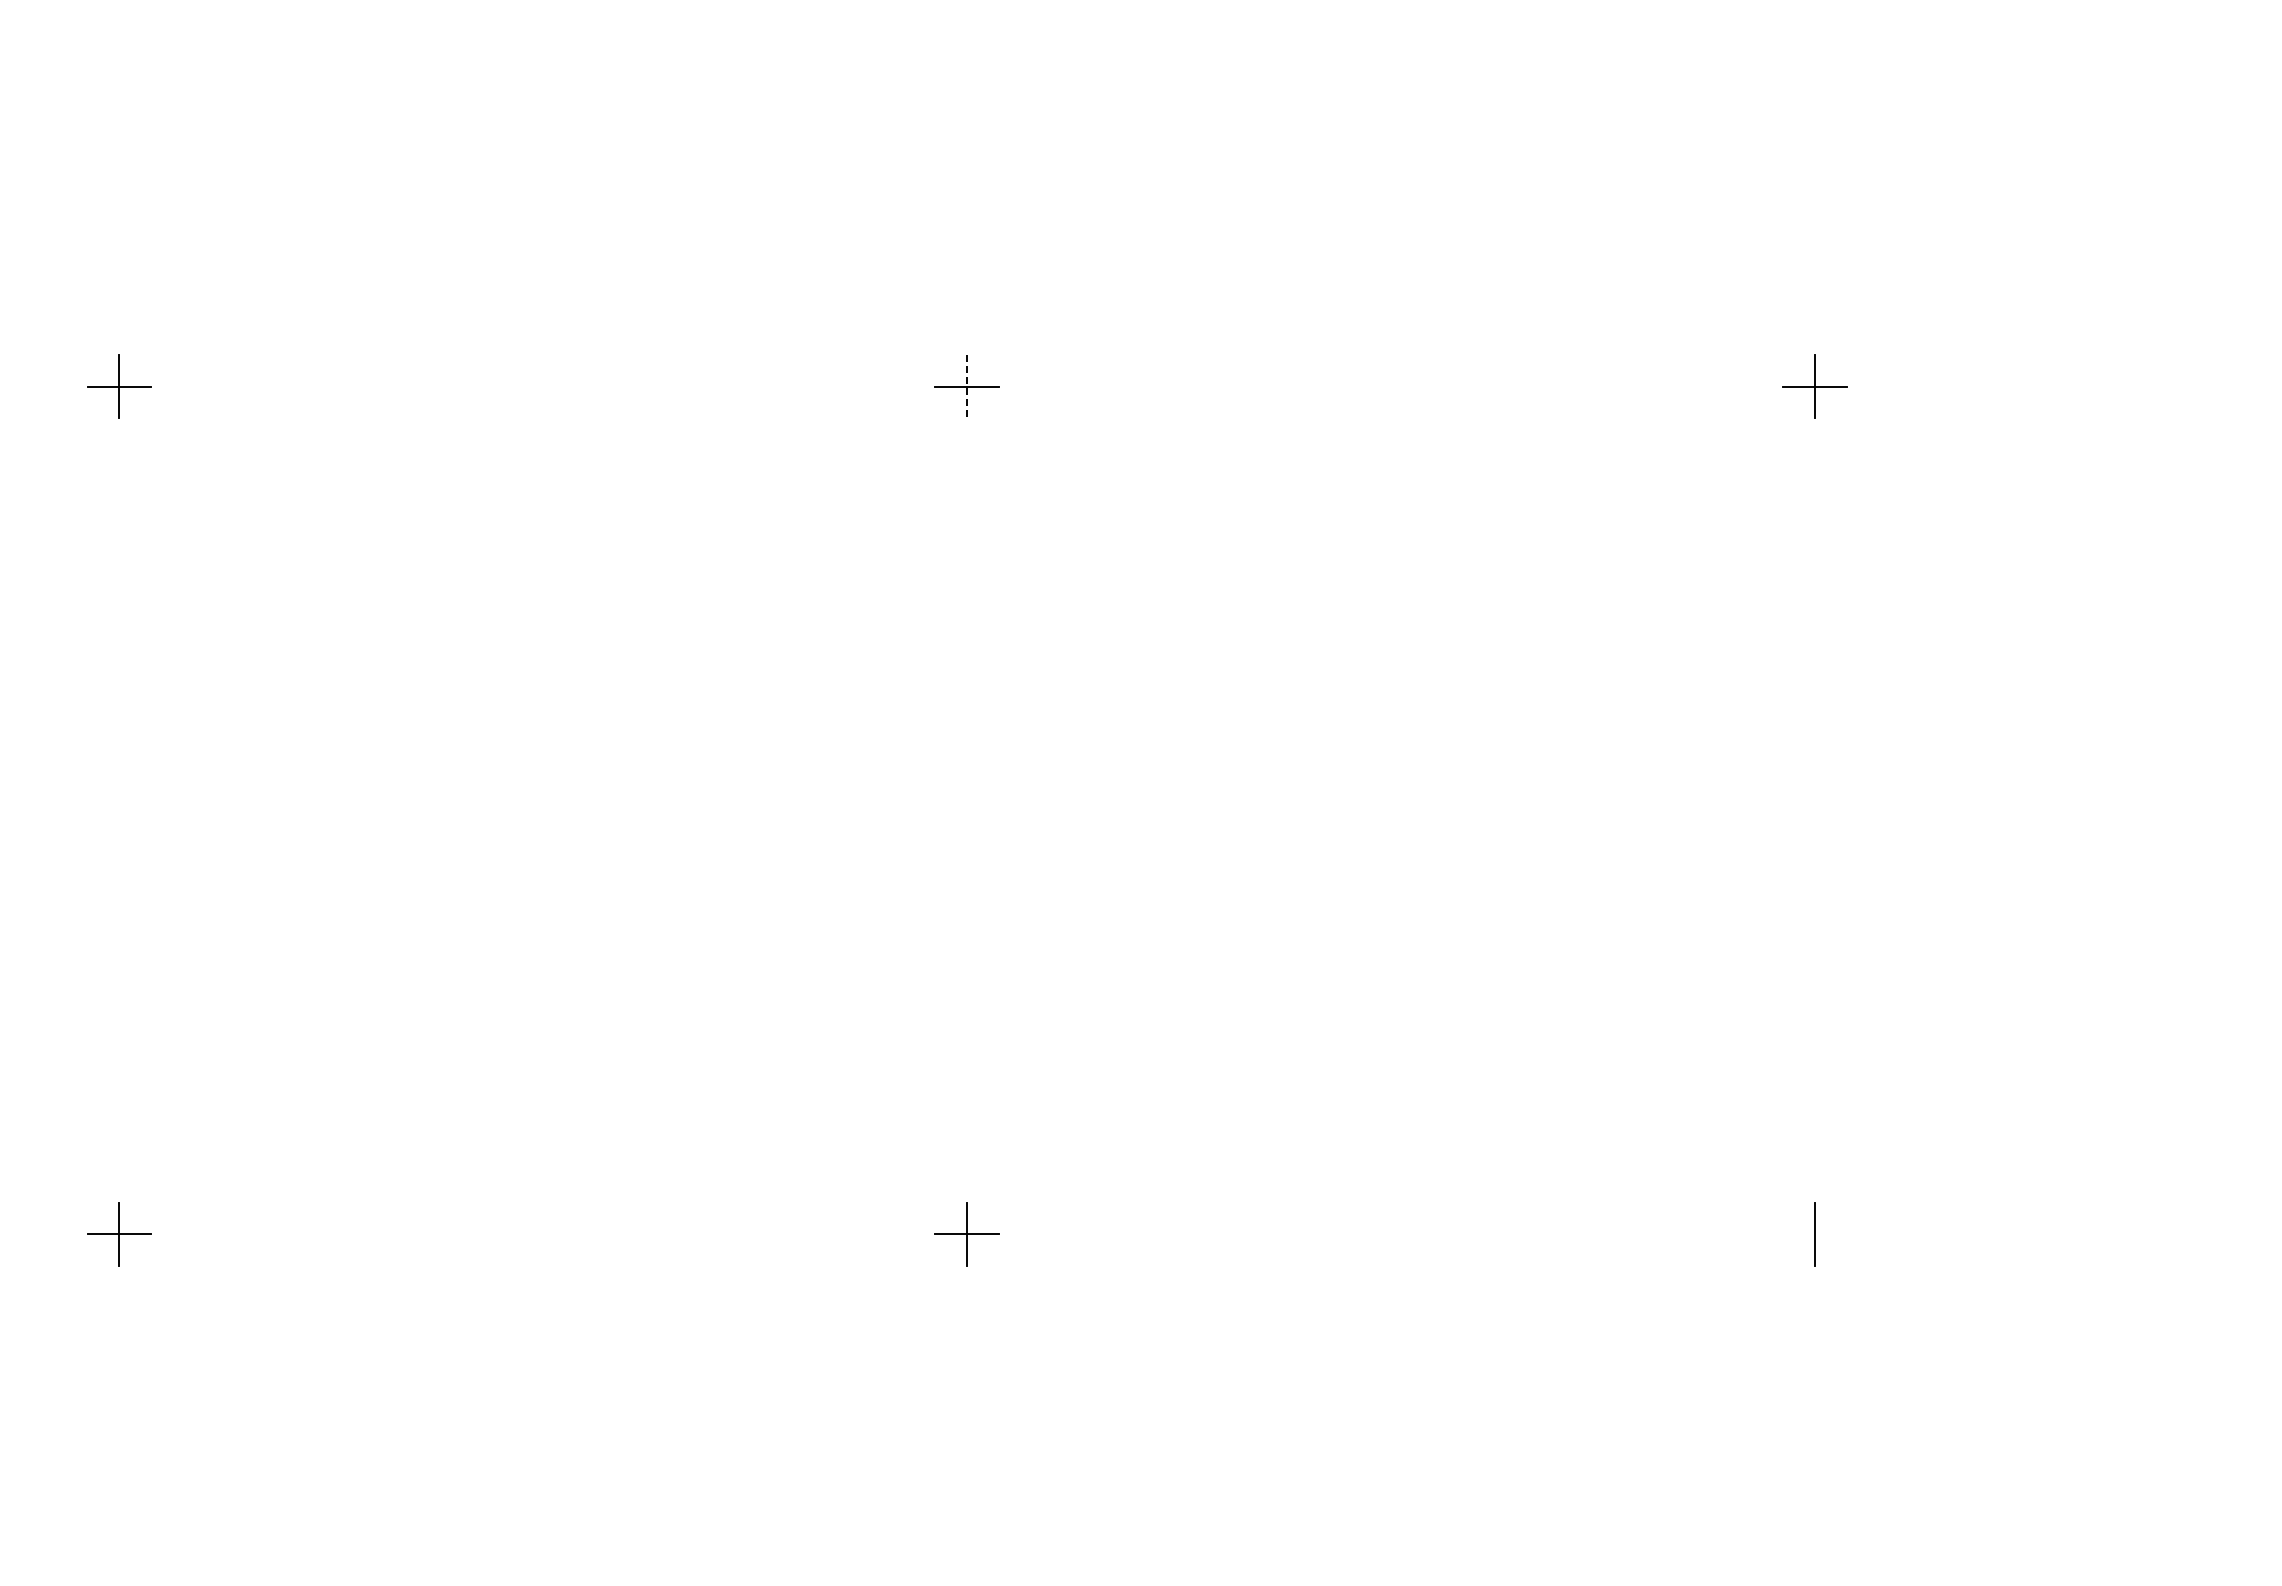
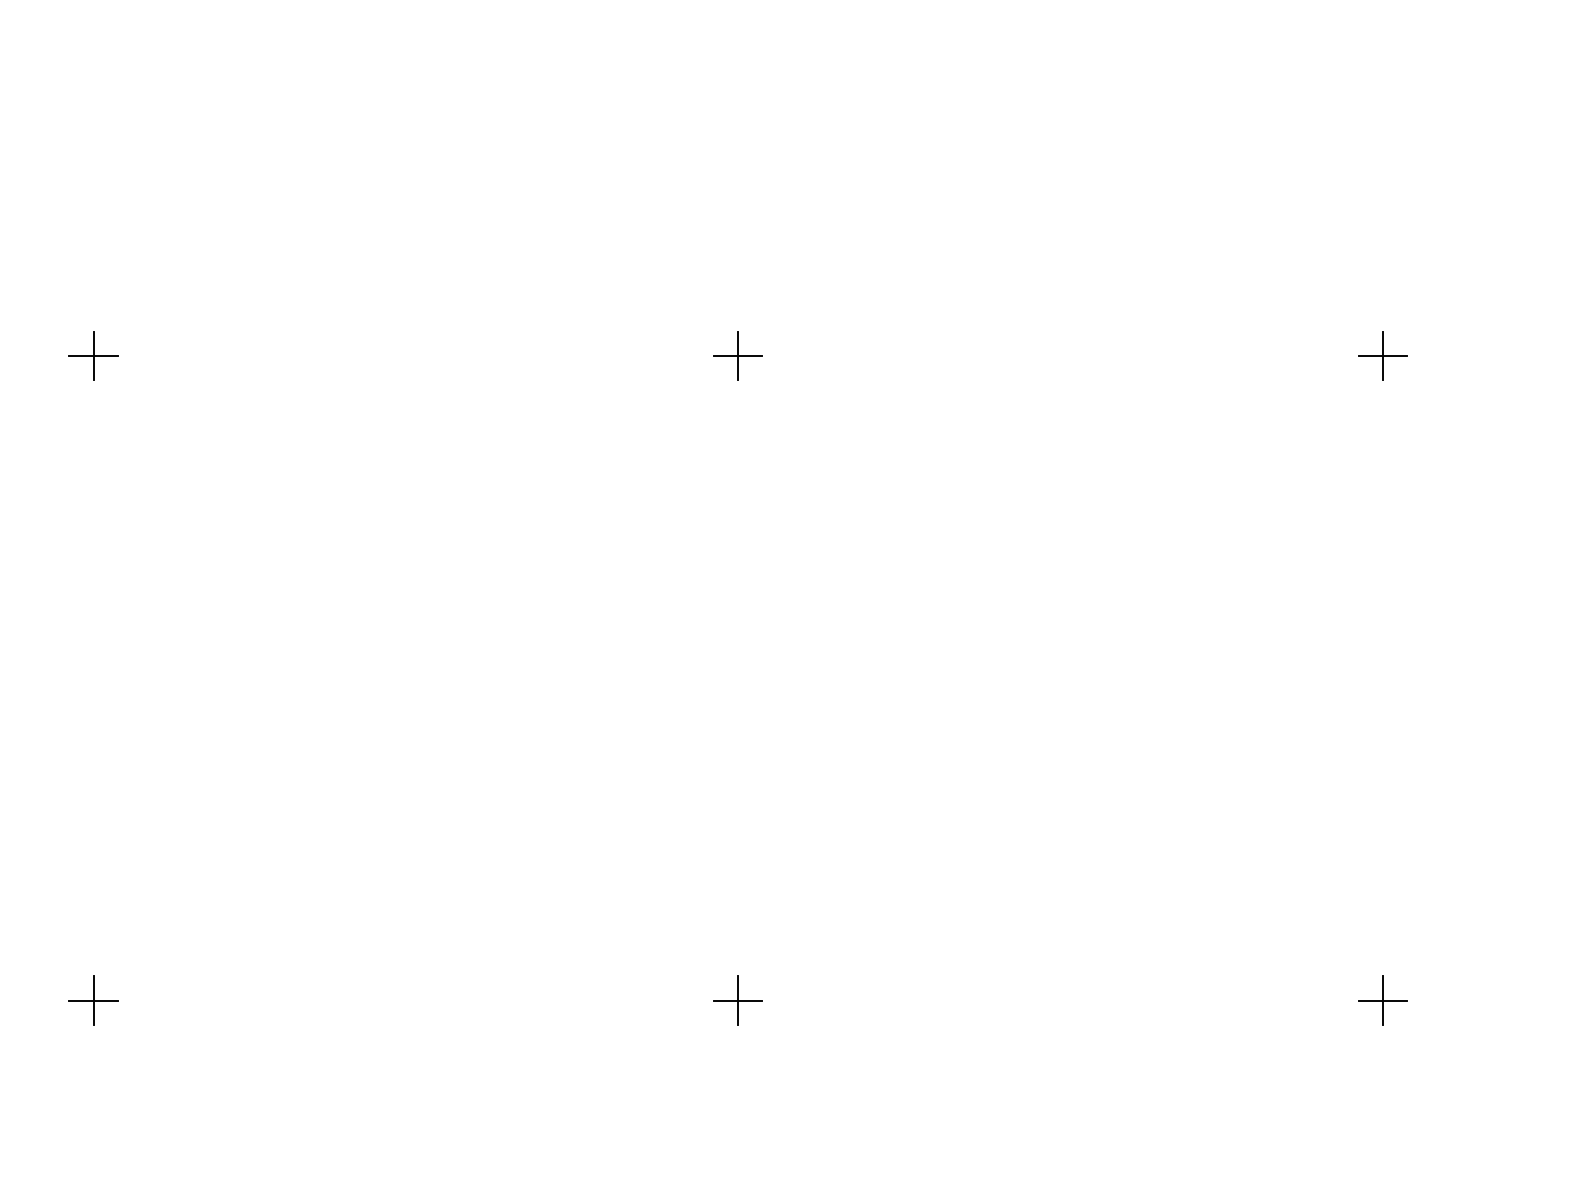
line: (967, 386) -> (738, 355), dashed -> solid
line: (1814, 1234) -> (1382, 1000), added

